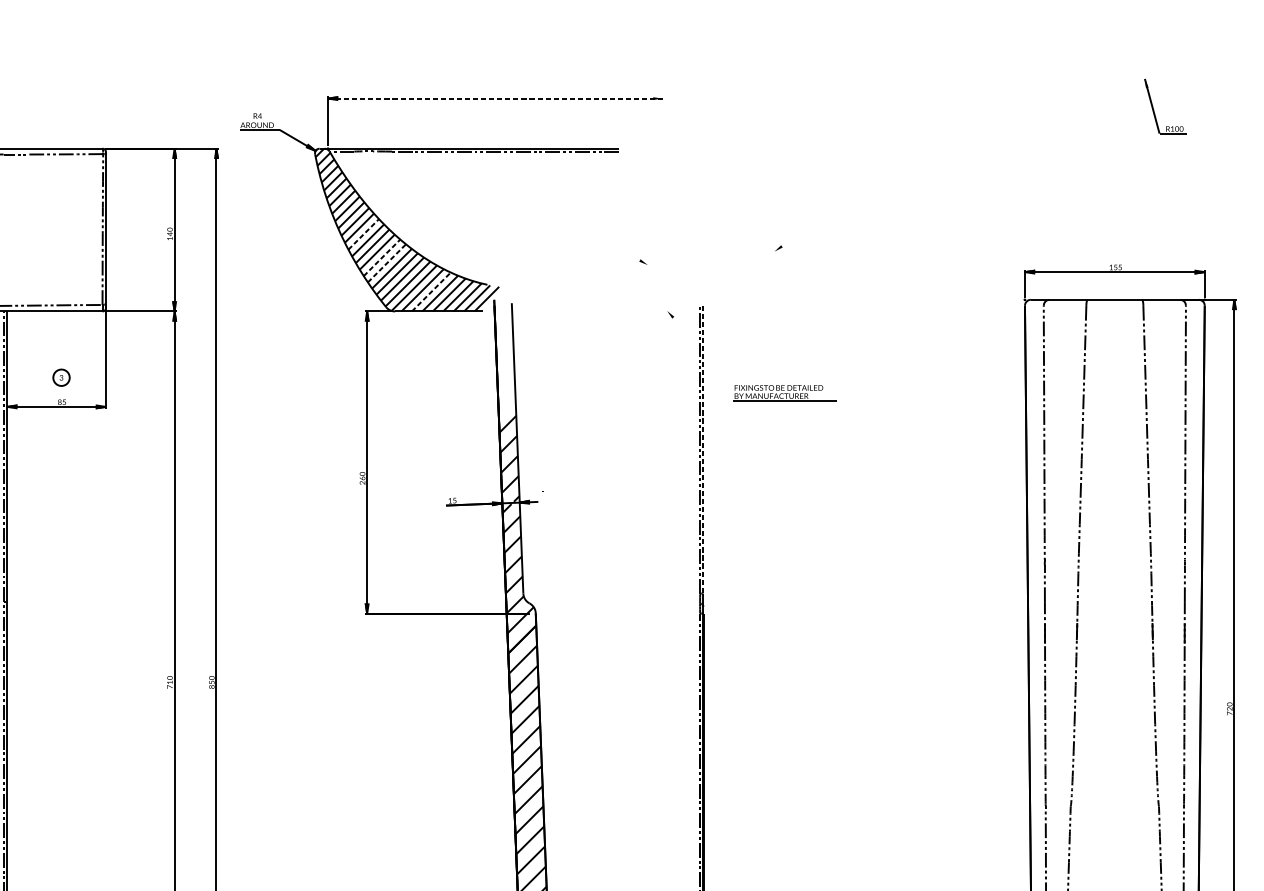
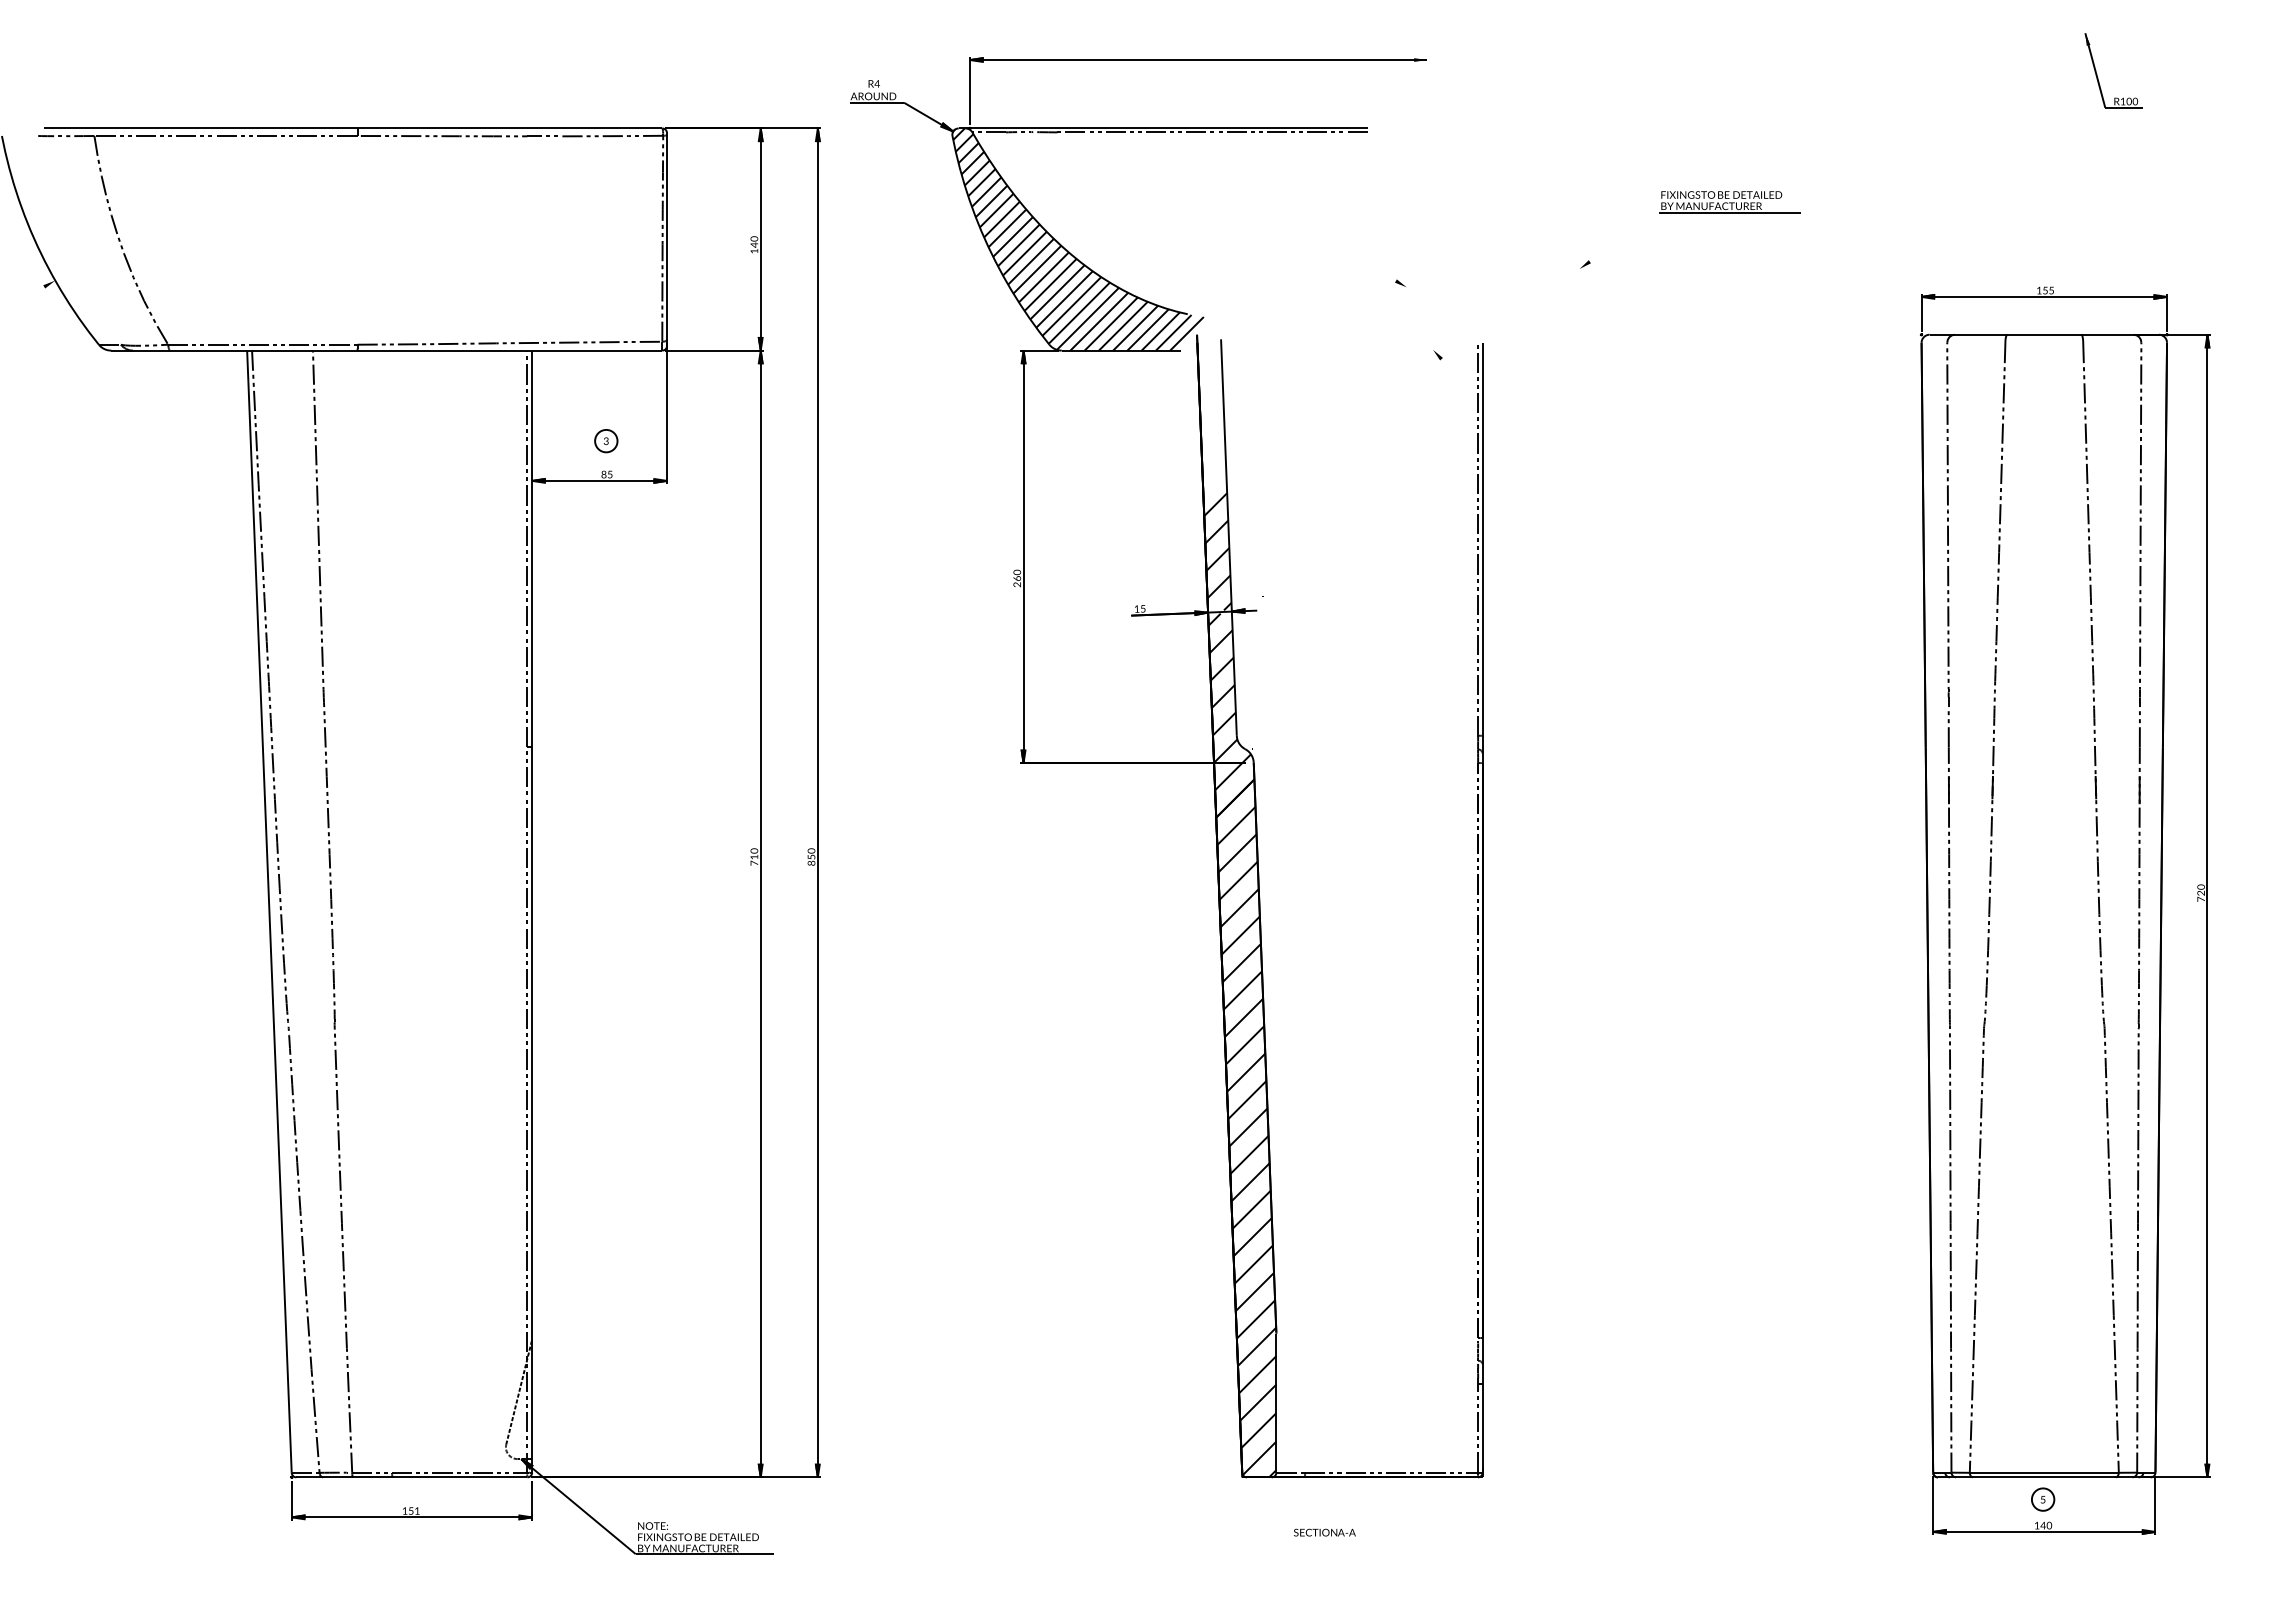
line: (496, 98) -> (1199, 60), dashed -> solid
line: (363, 234) -> (1018, 245), dashed -> solid
line: (382, 257) -> (1044, 277), dashed -> solid
line: (386, 263) -> (1050, 285), dashed -> solid
line: (431, 292) -> (1111, 324), dashed -> solid
part: (784, 393) -> (1729, 202), moved
line: (703, 449) -> (1482, 539), dashed -> solid

